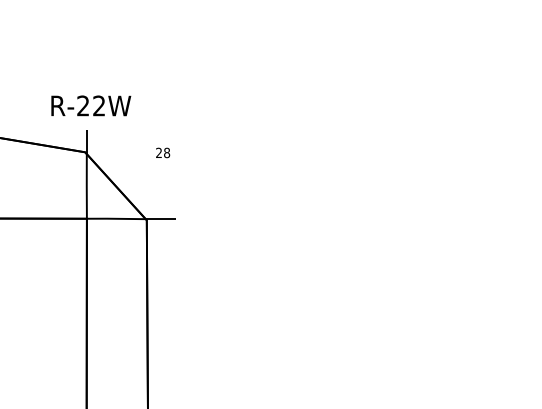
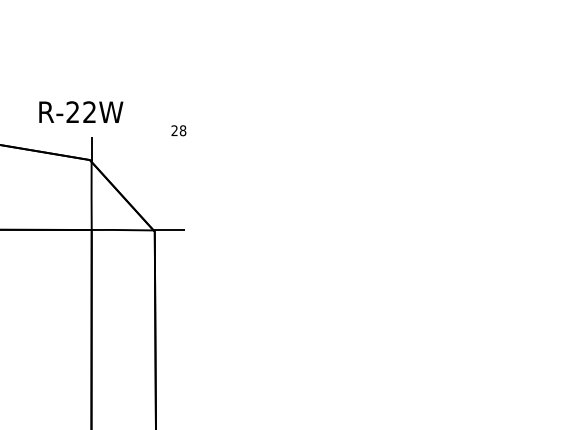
text: (91, 105) -> (81, 111), moved
text: (162, 152) -> (178, 130), moved

